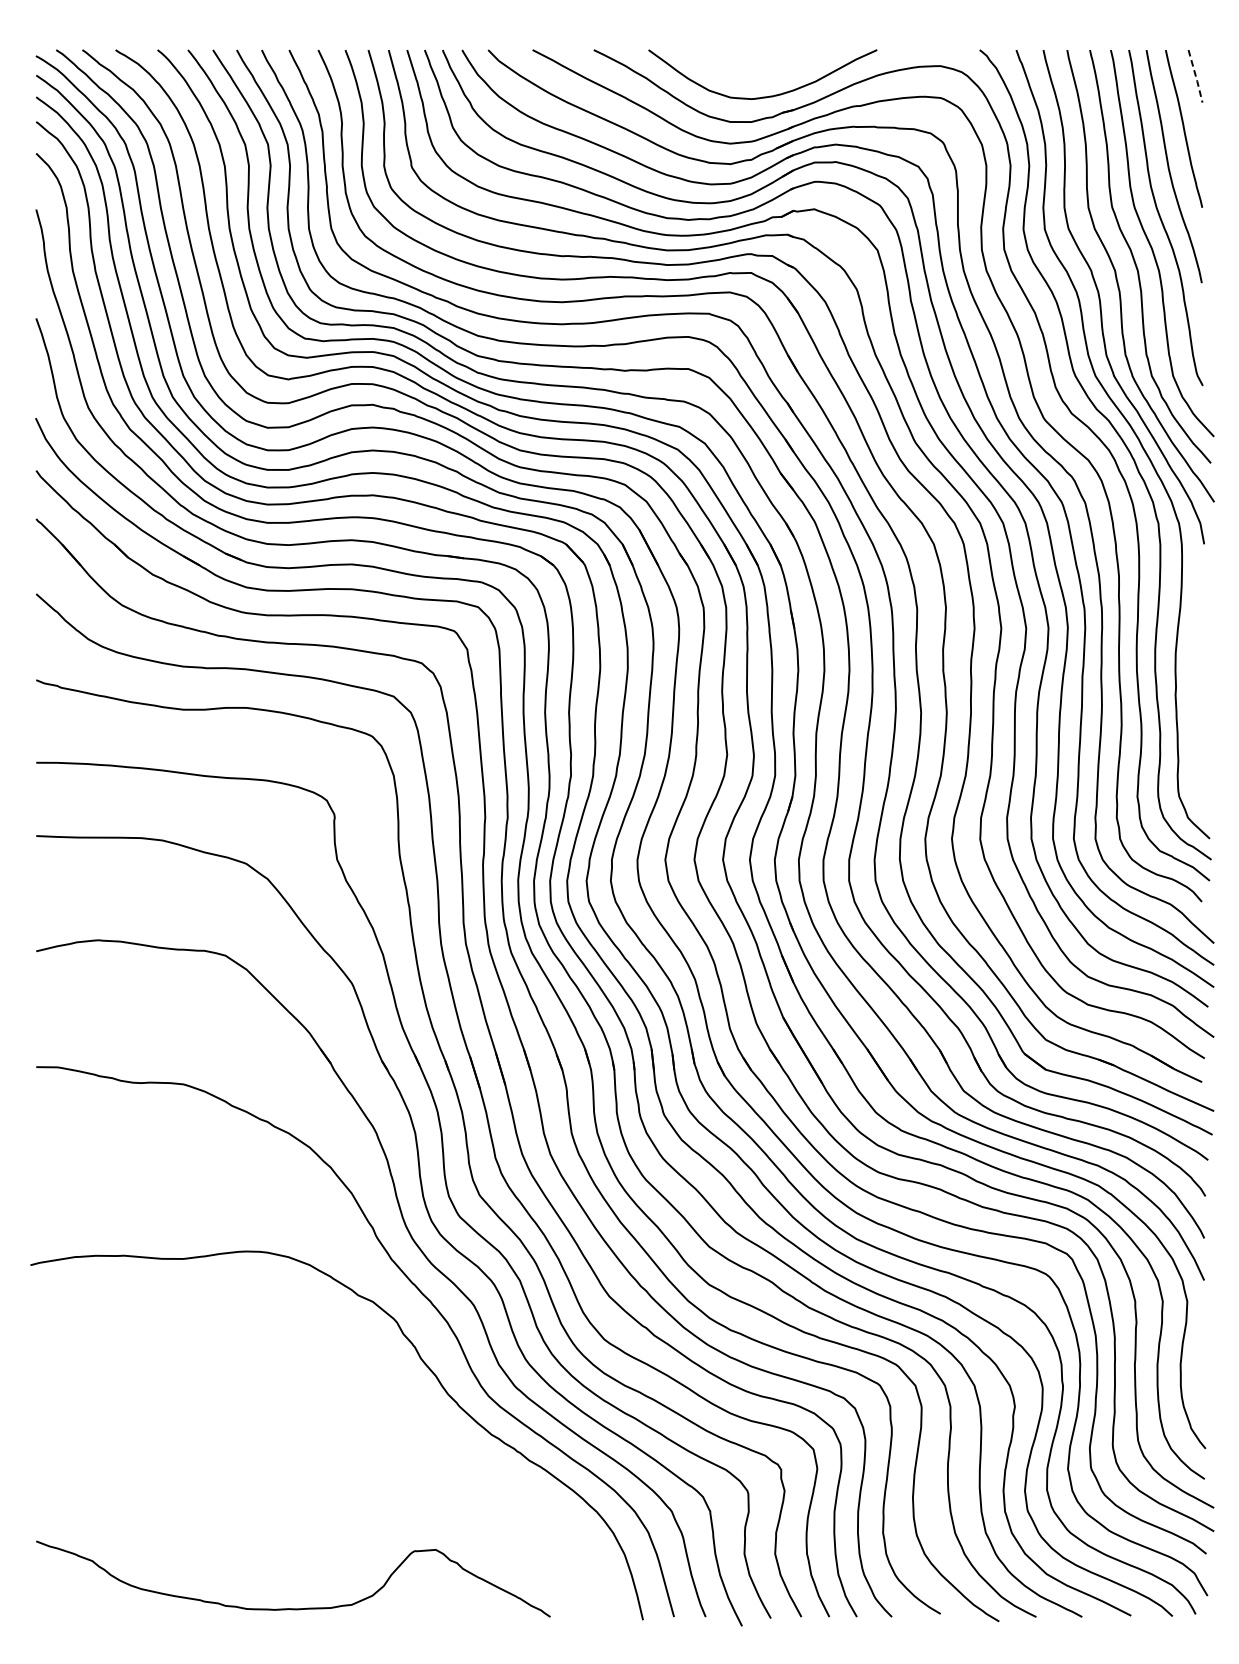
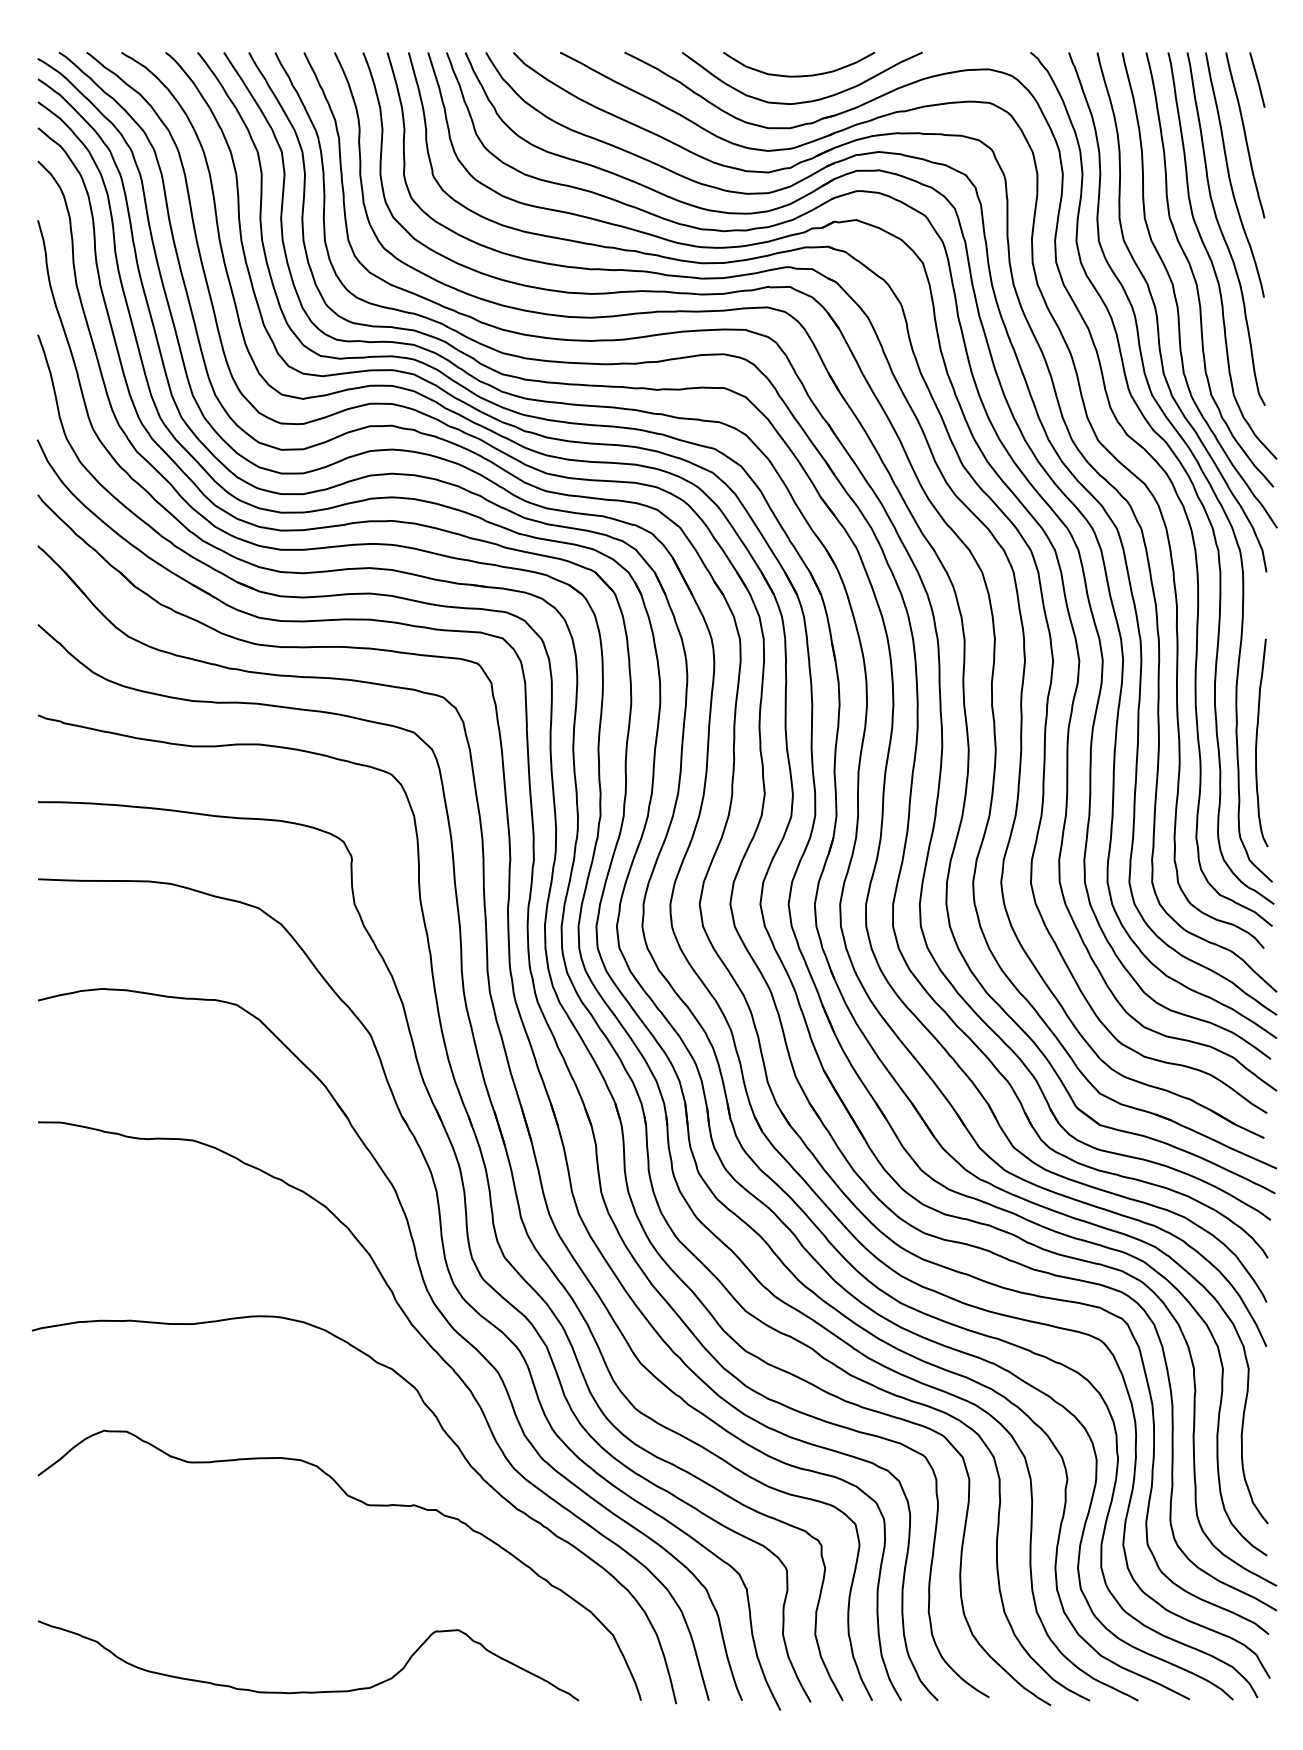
curve: (760, 71) -> (799, 75), added
line: (1195, 76) -> (1257, 80), dashed -> solid
curve: (1195, 706) -> (1257, 742), added
curve: (348, 1431) -> (366, 1505), added

